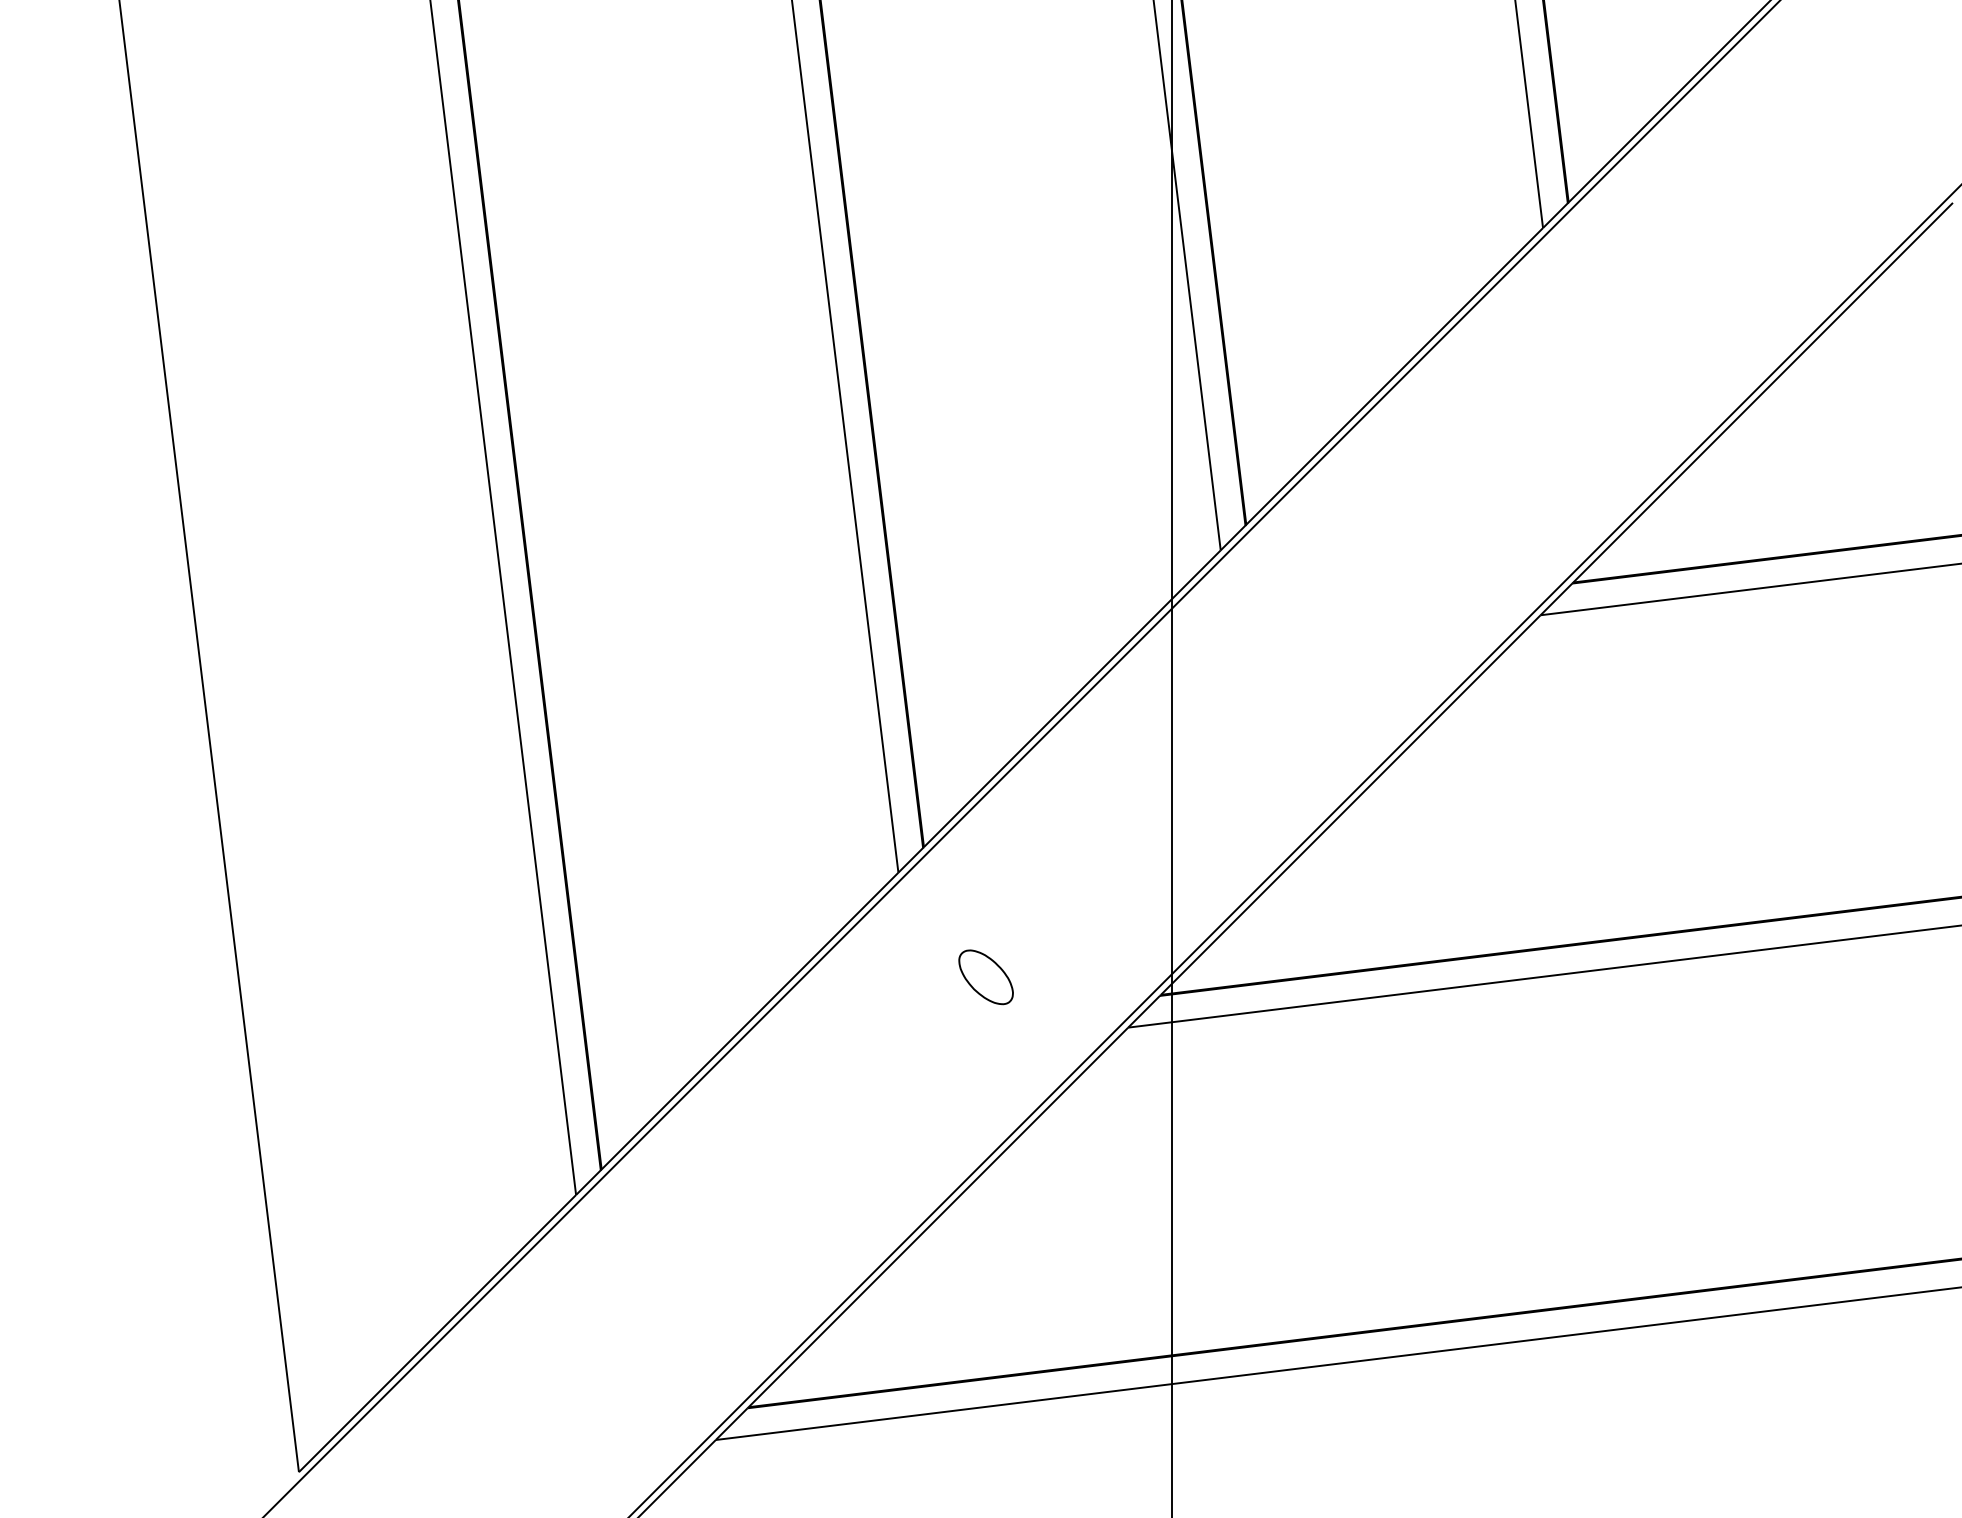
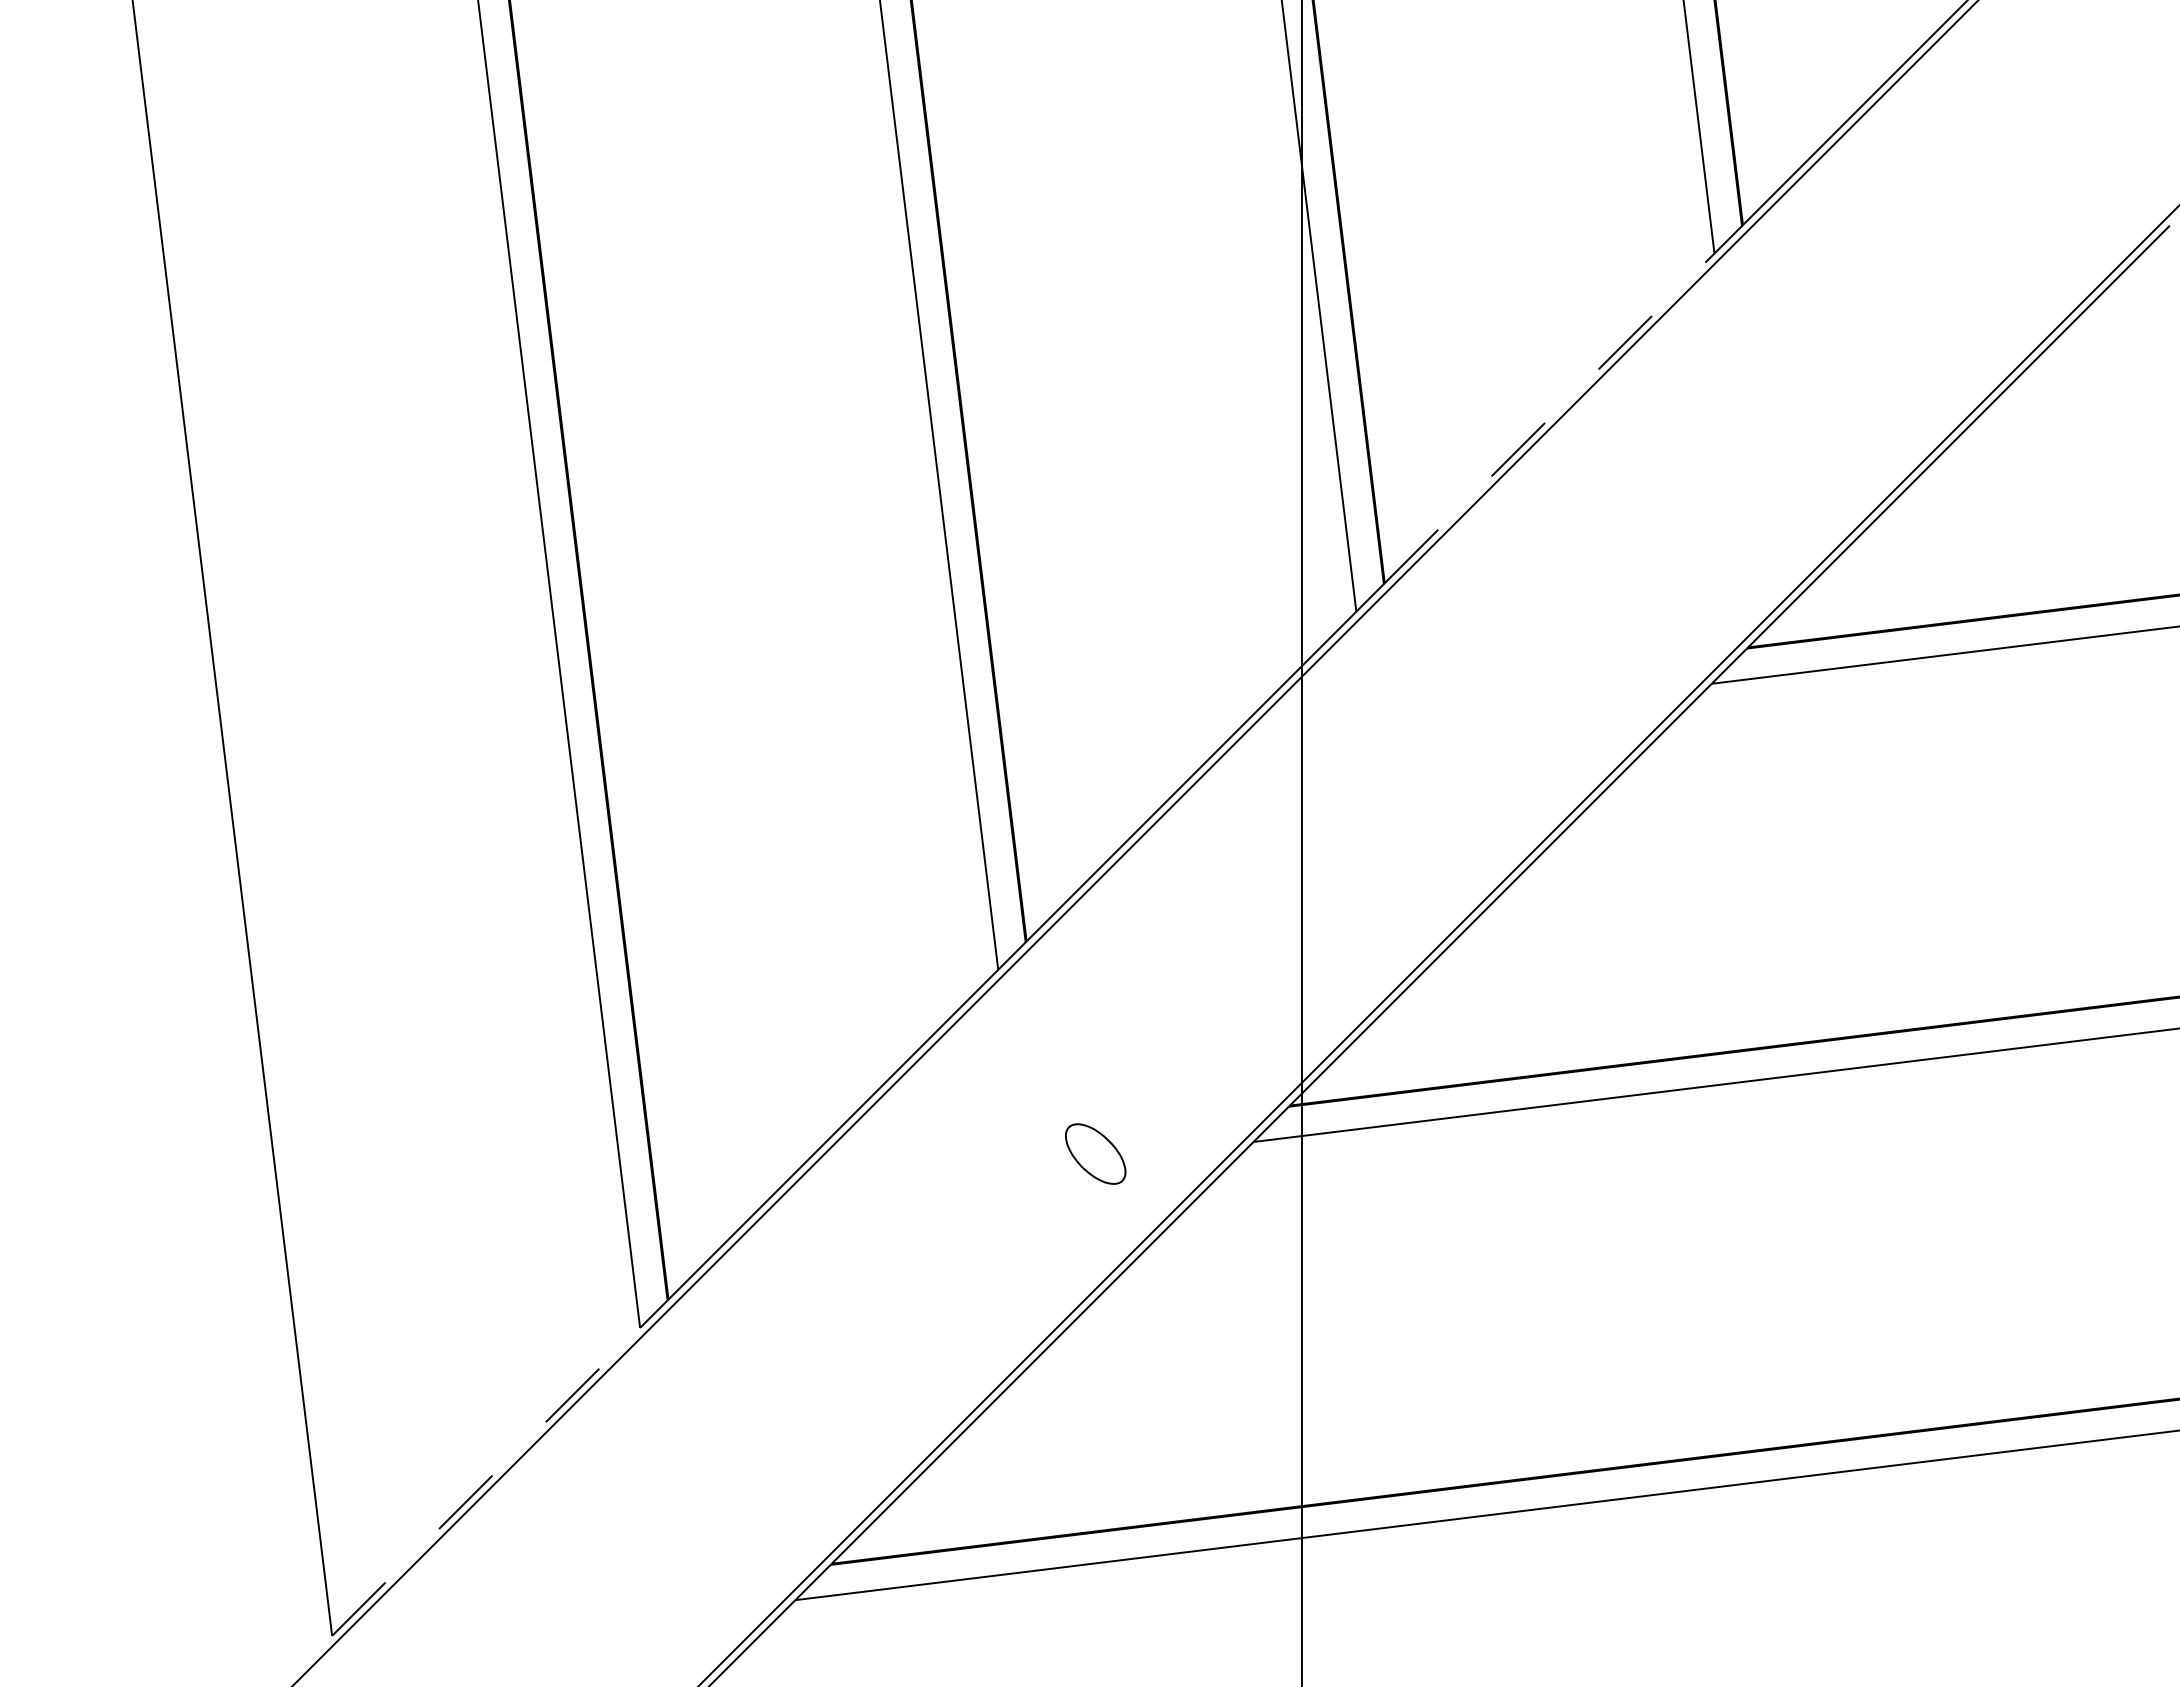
line: (1394, 376) -> (1549, 418), solid -> dashed
part: (985, 976) -> (1095, 1153), moved
line: (437, 1333) -> (486, 1481), solid -> dashed

